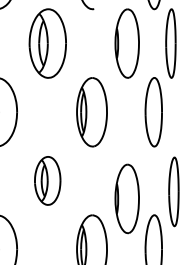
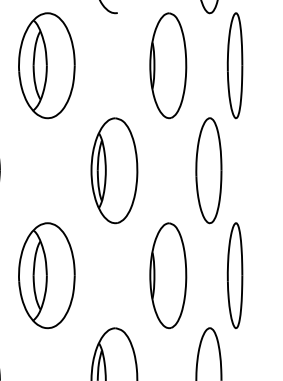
part: (47, 180) -> (46, 275), size x1.43
part: (173, 191) -> (234, 275), moved
part: (126, 198) -> (167, 275), moved

